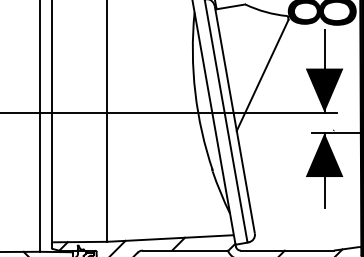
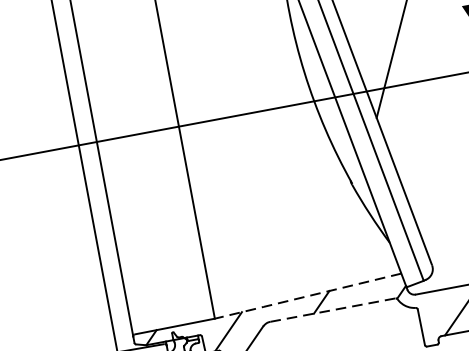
line: (169, 238) -> (306, 296), solid -> dashed
line: (185, 250) -> (333, 309), solid -> dashed

